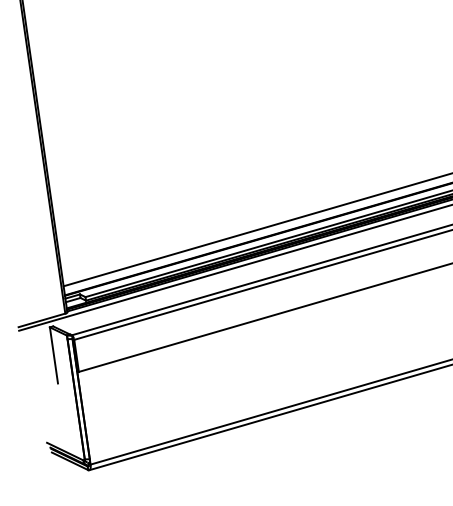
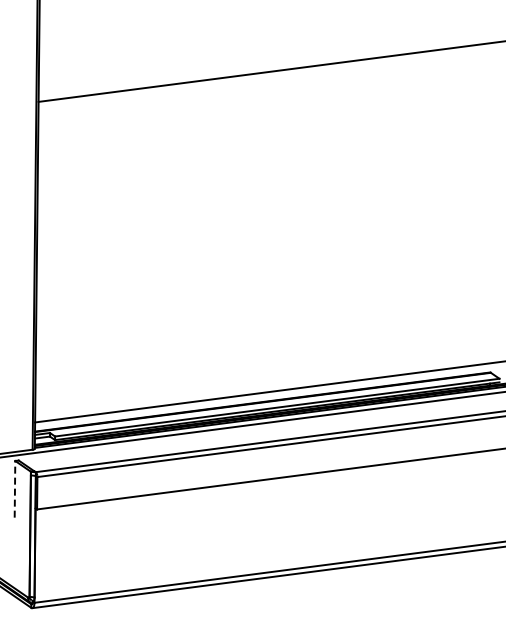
line: (54, 354) -> (15, 488), solid -> dashed

